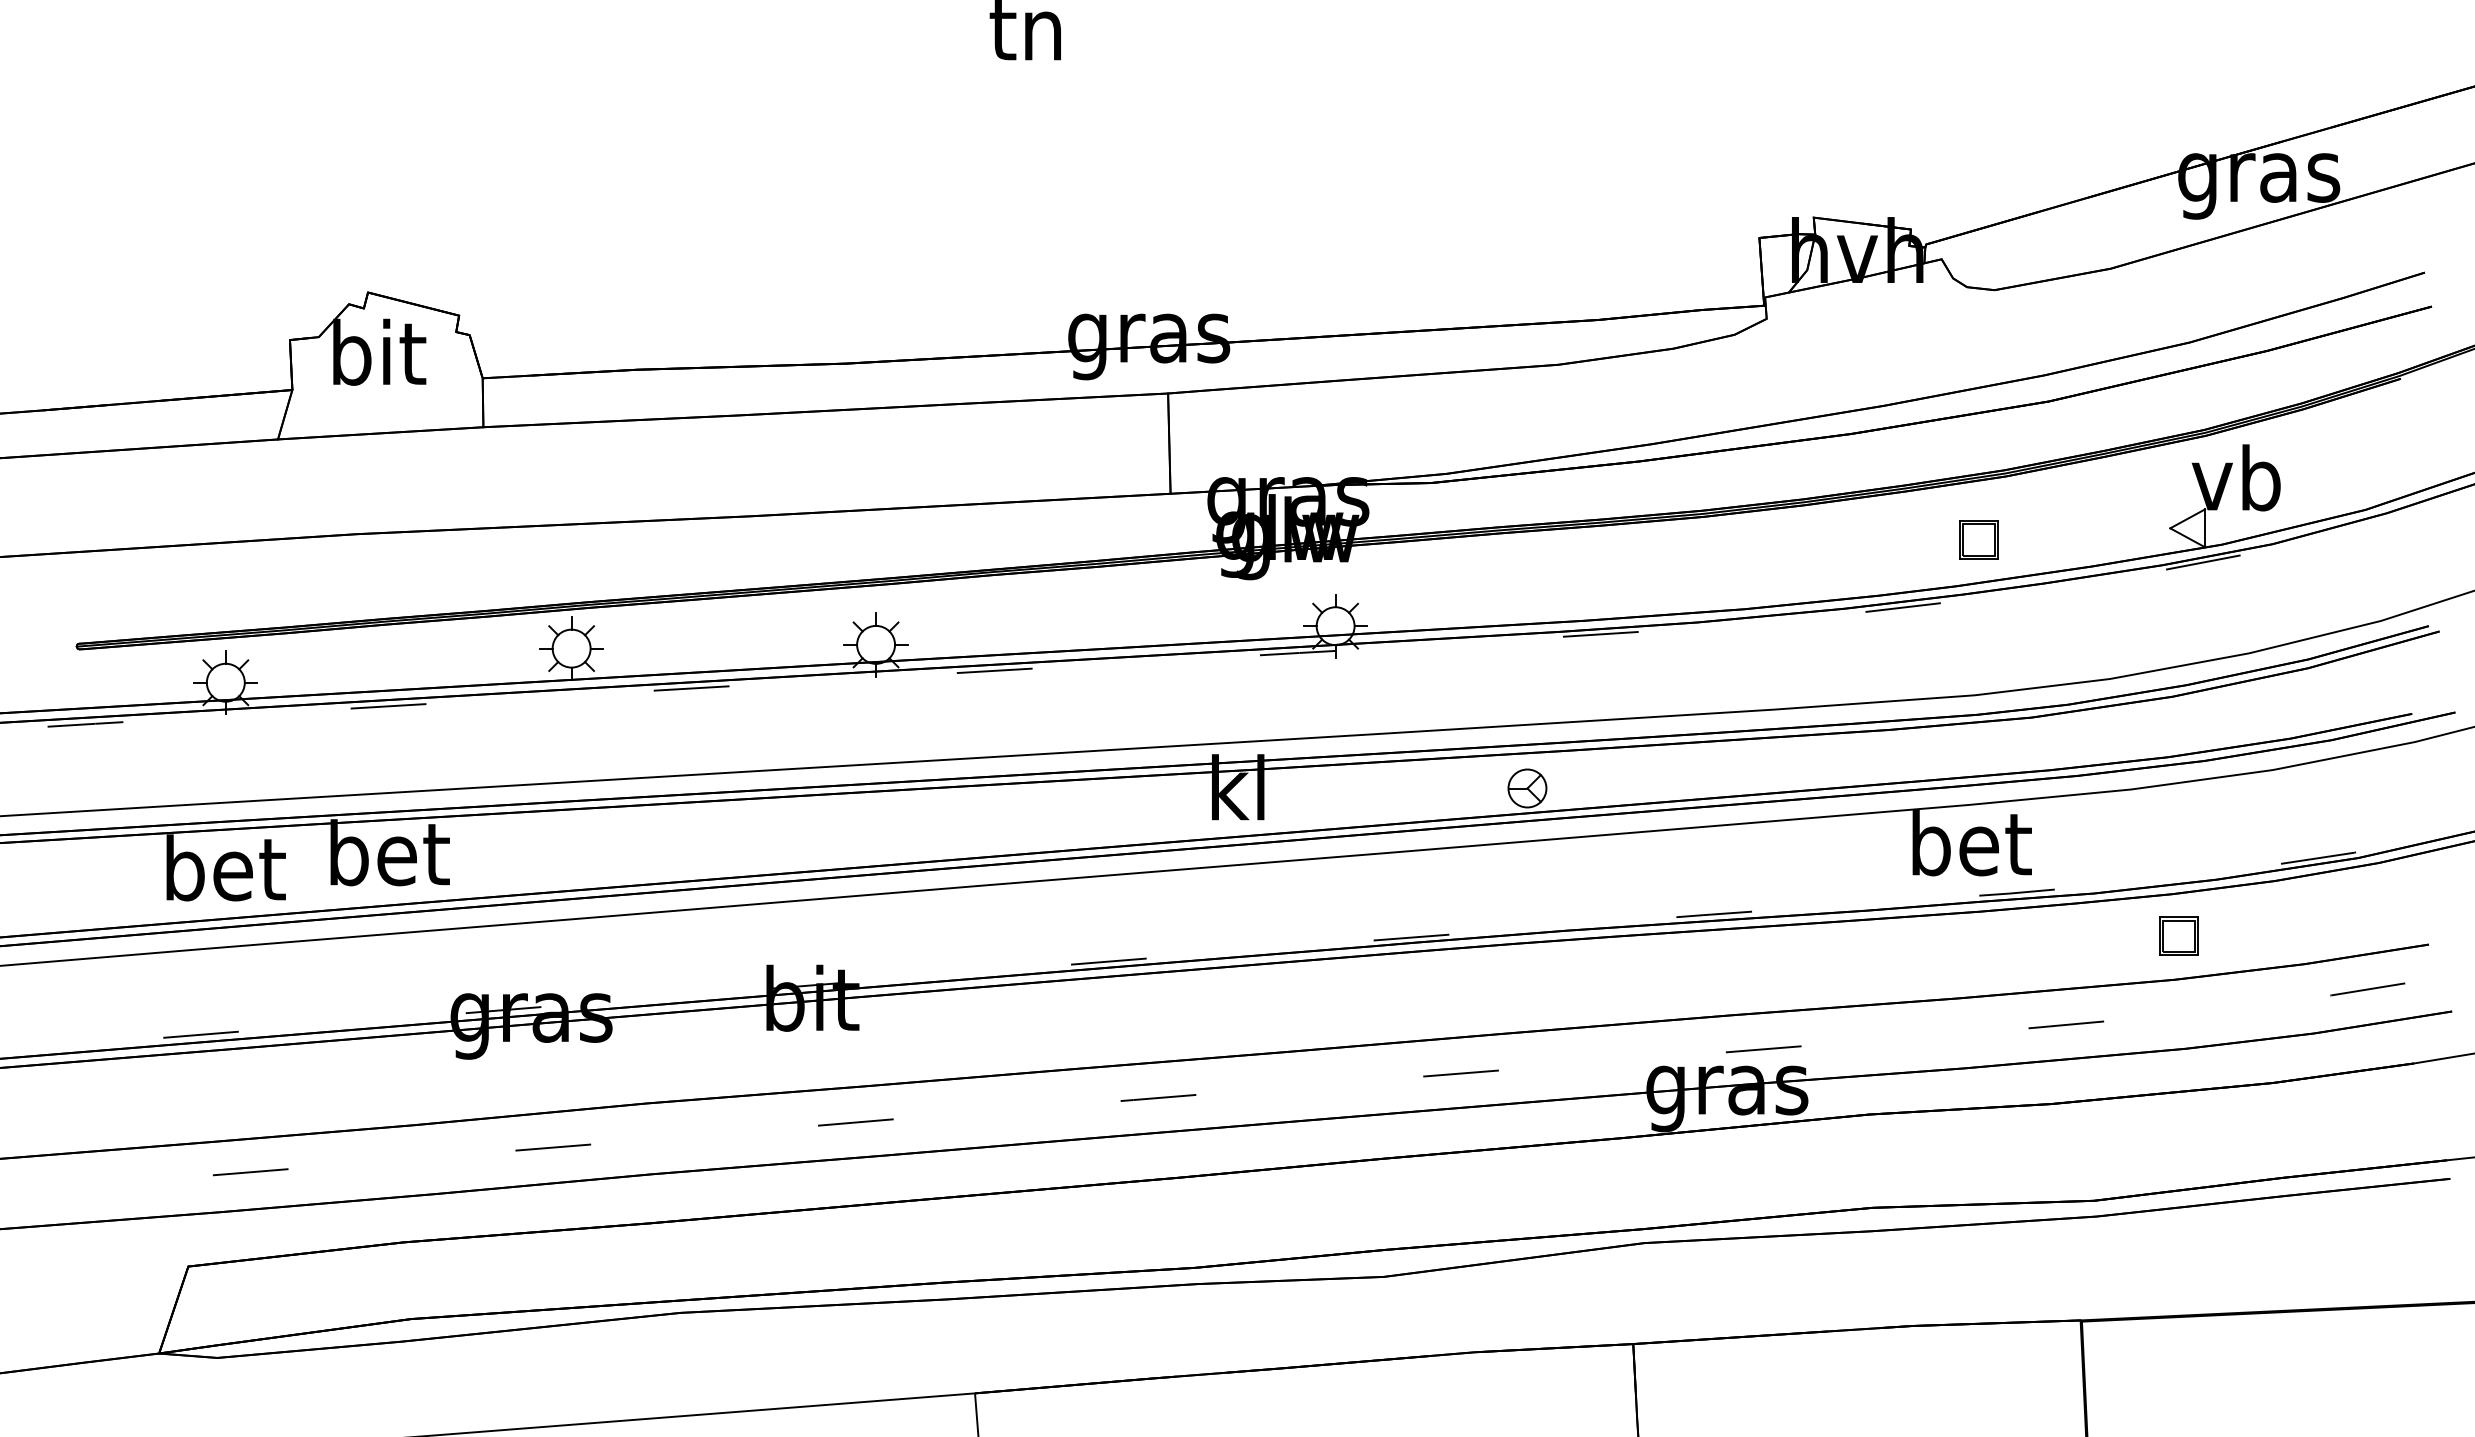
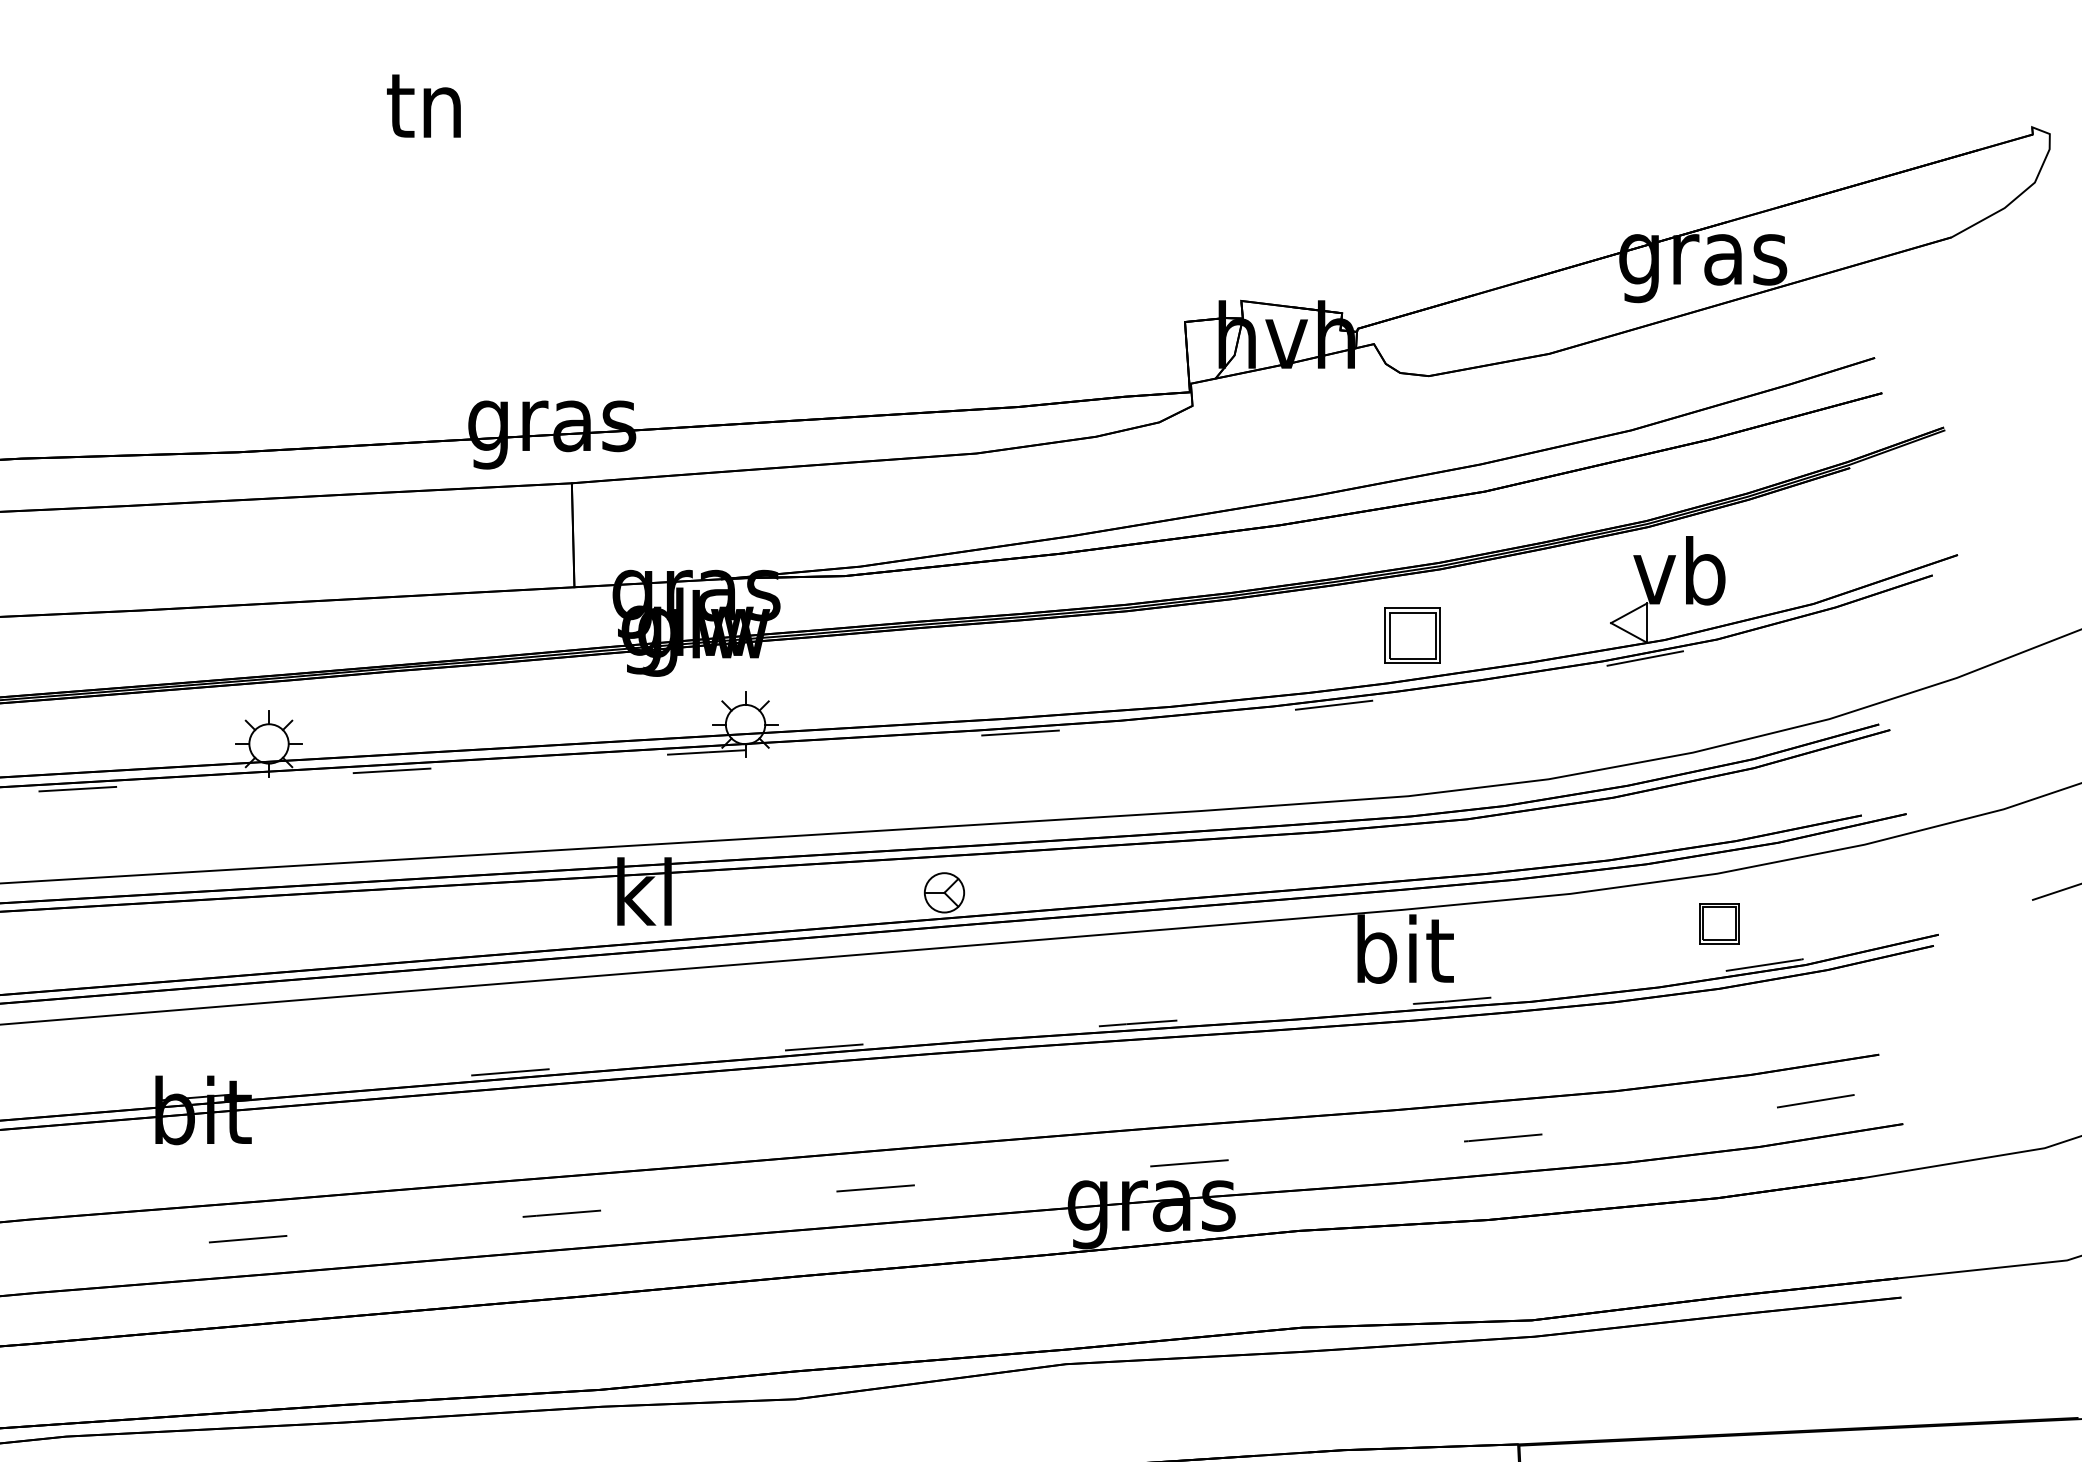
part: (1978, 539) -> (1412, 634), size x1.4
text: (1971, 842) -> (1404, 948), bet -> bit
part: (2178, 935) -> (1719, 922), moved

